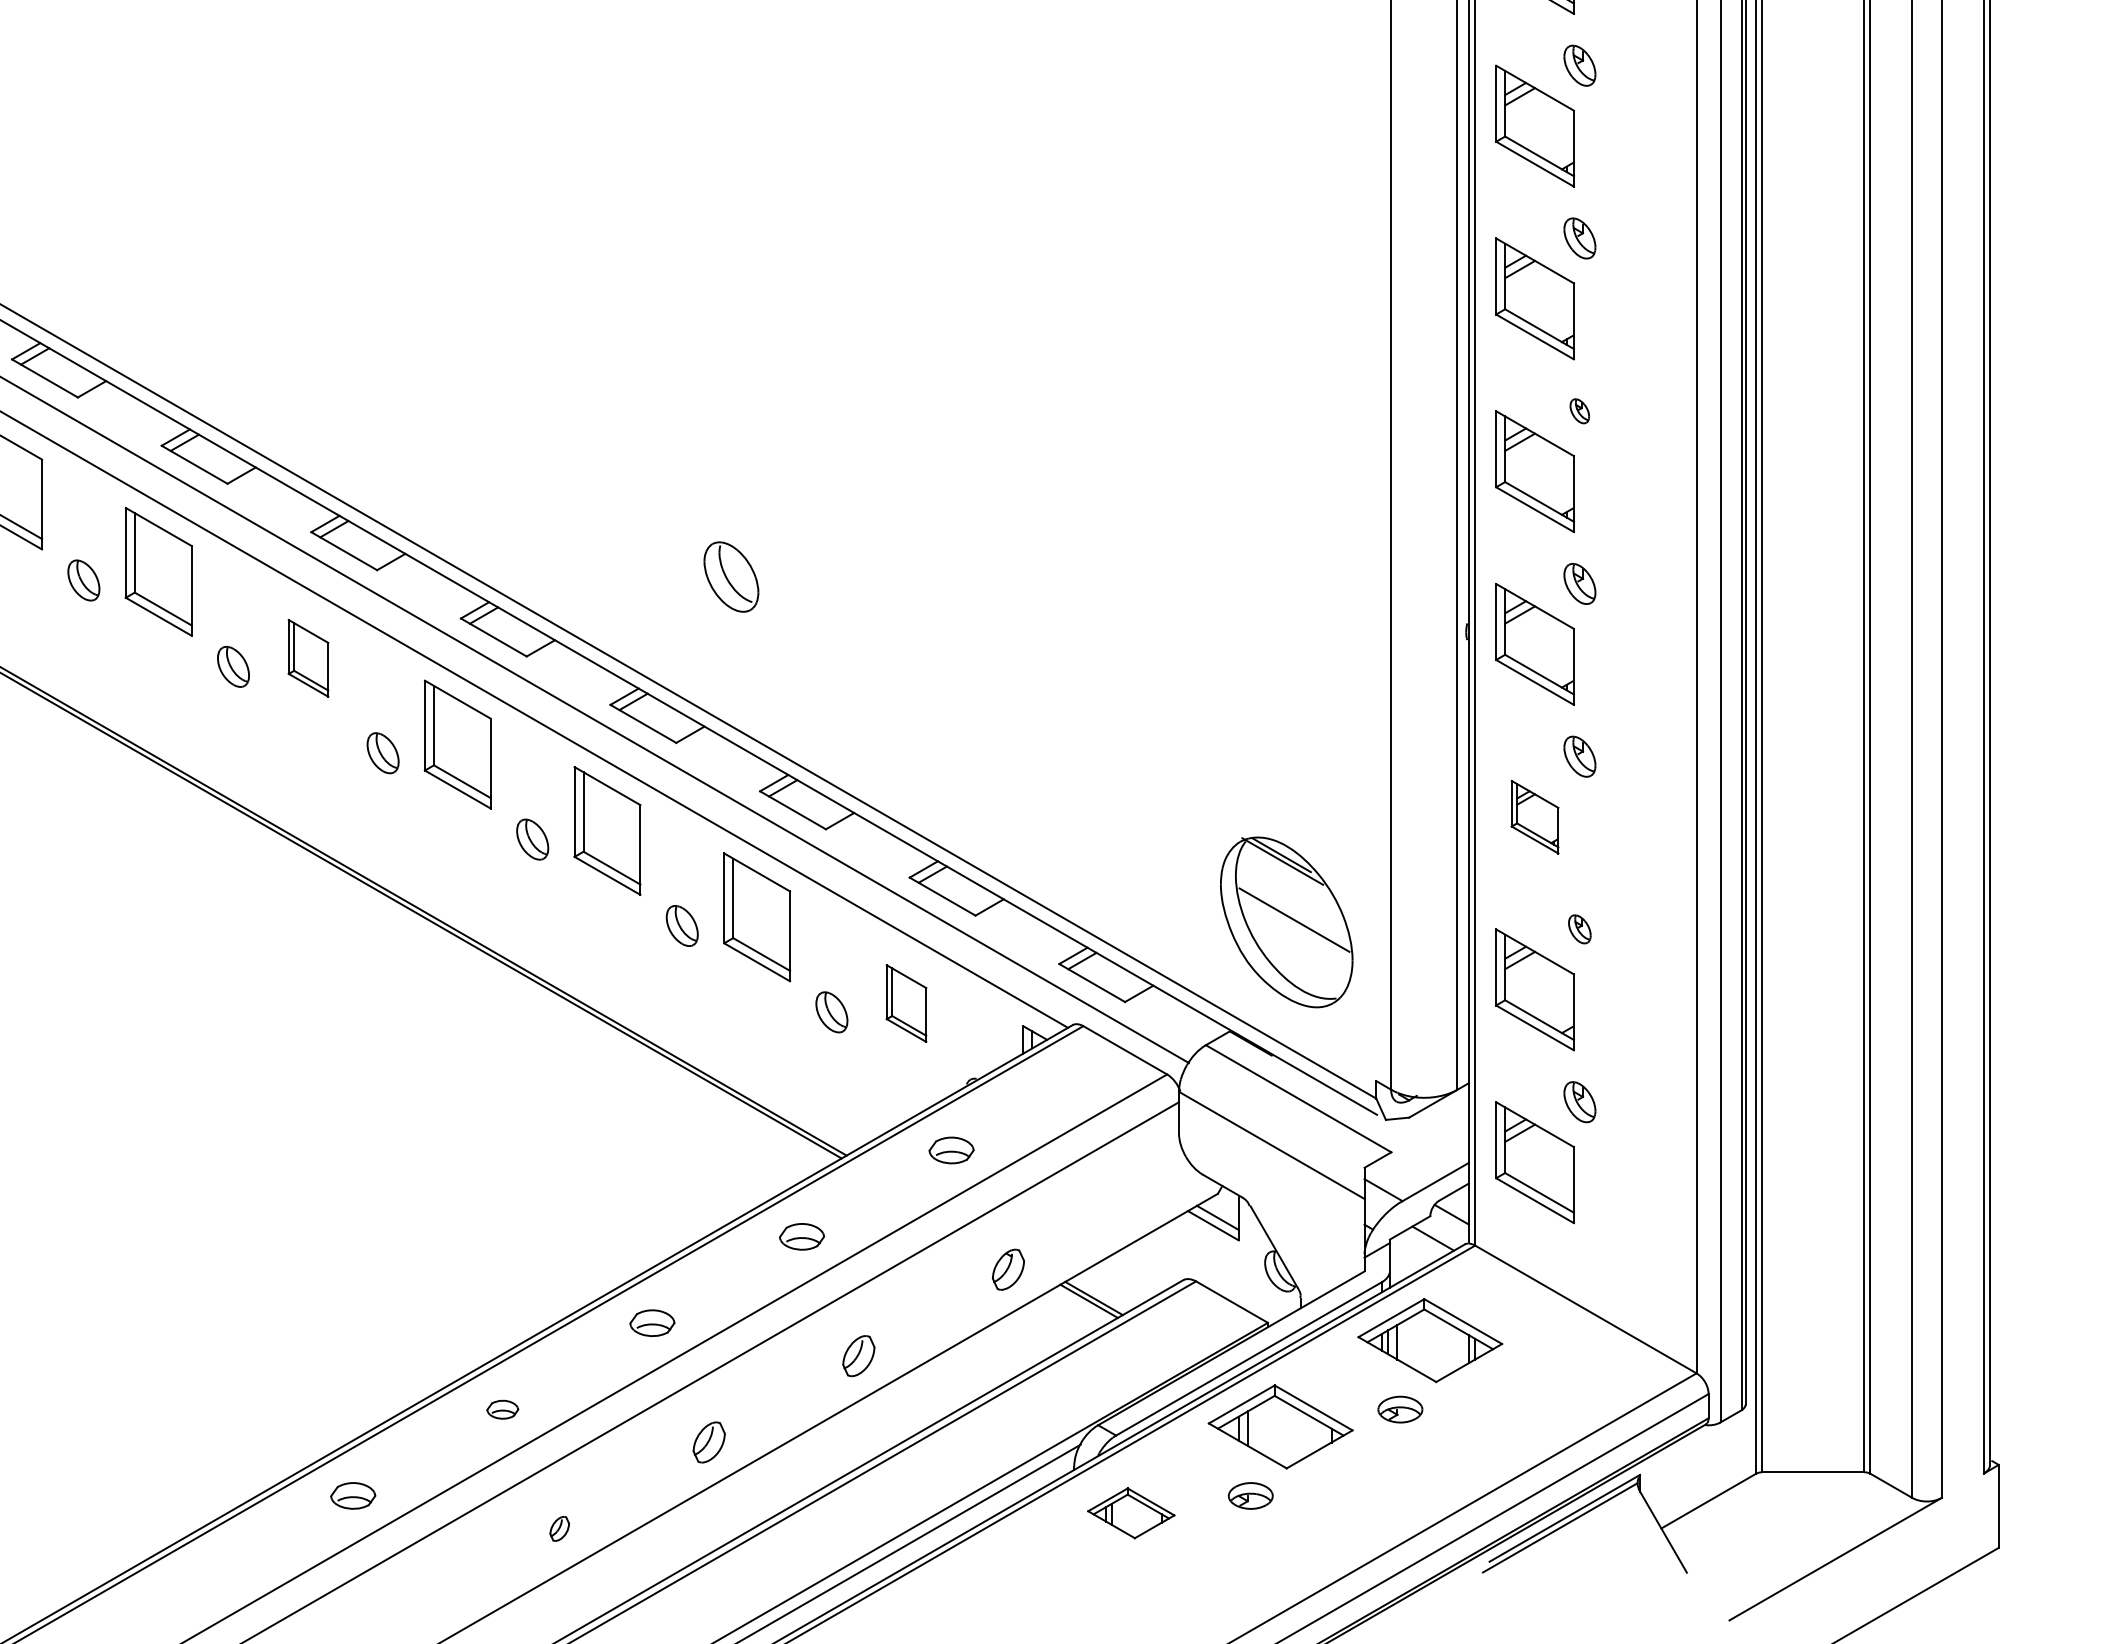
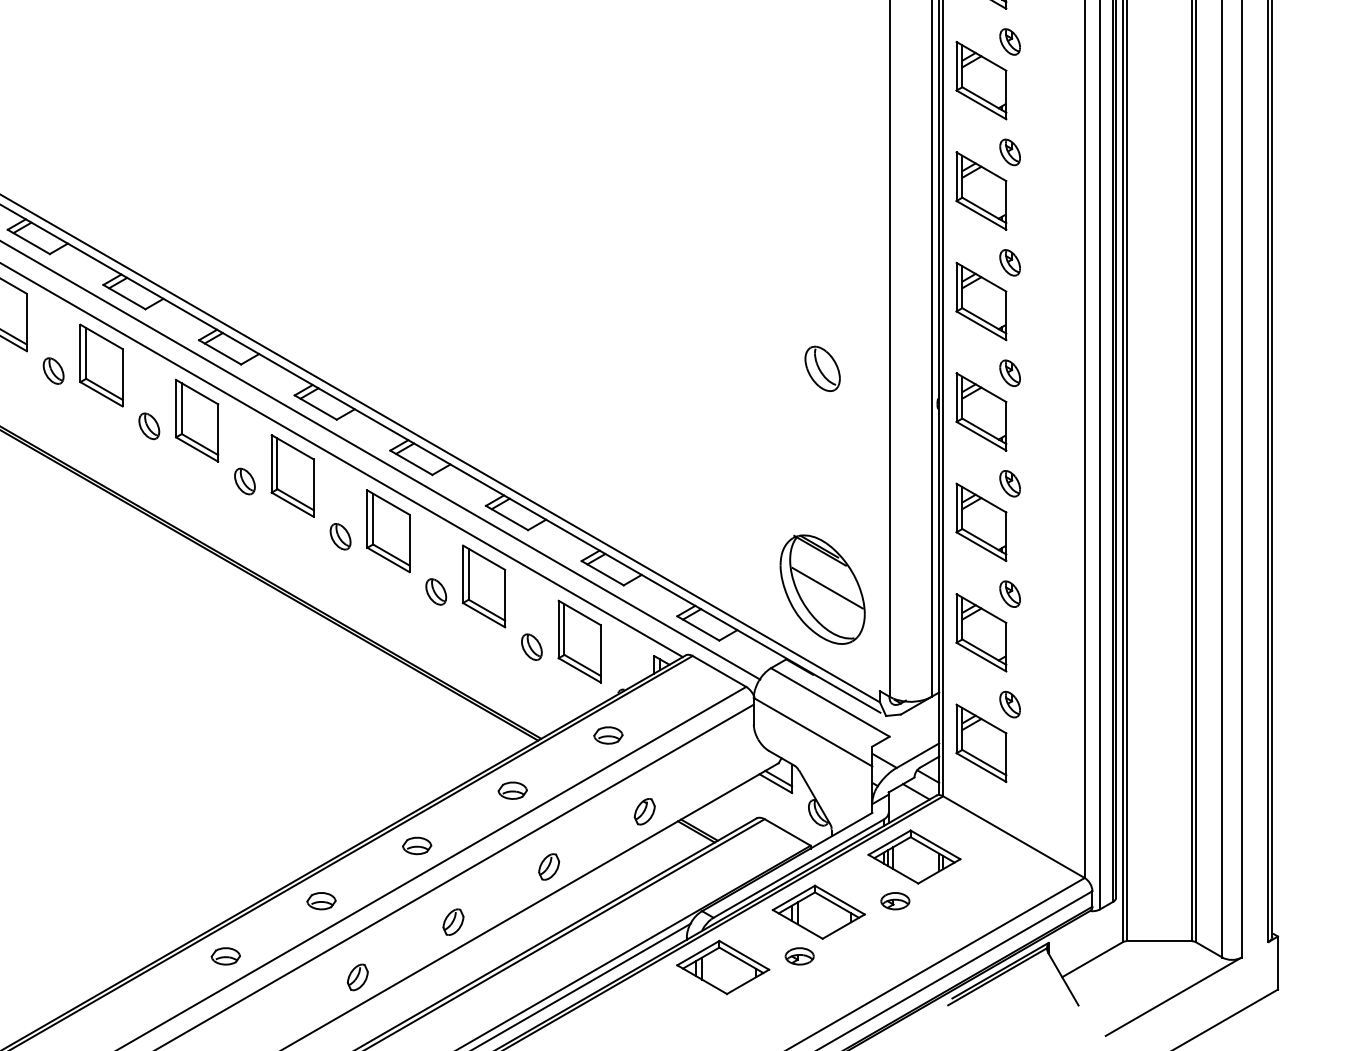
part: (1578, 410) -> (1009, 262), size x1.67
part: (731, 576) -> (822, 368), moved
part: (308, 657) -> (197, 420), size x1.67
part: (1535, 817) -> (981, 522), size x1.67
part: (1578, 928) -> (1009, 593), size x1.43
part: (906, 1003) -> (579, 641), size x1.67
part: (502, 1410) -> (321, 901), size x1.43
part: (1131, 1513) -> (723, 967), size x1.67
part: (559, 1528) -> (357, 977), size x1.67

